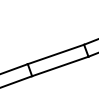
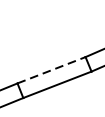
line: (55, 54) -> (50, 70), solid -> dashed

